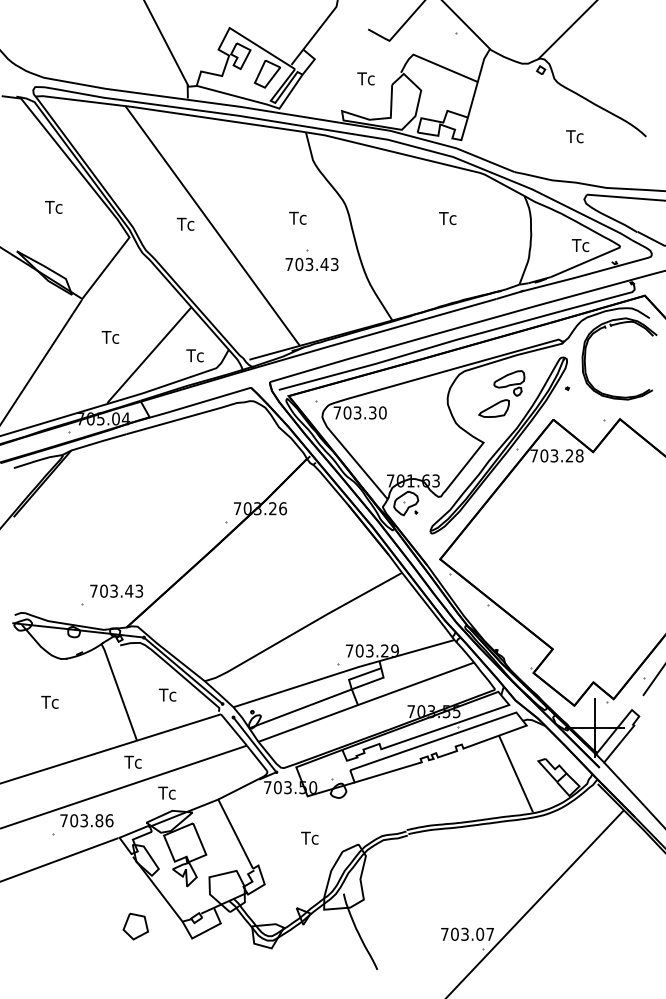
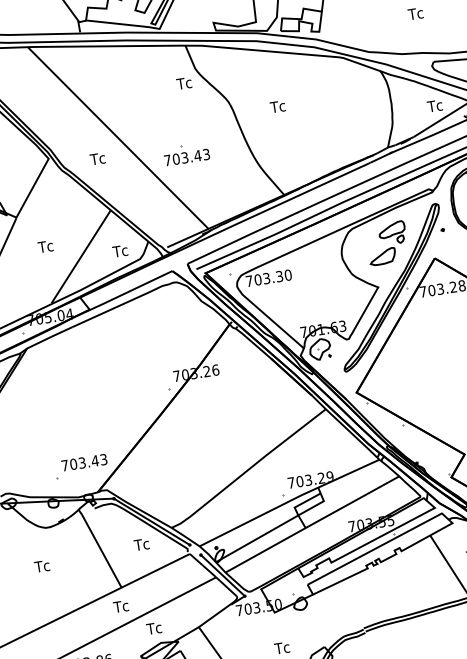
text: (297, 217) -> (183, 82), moved
text: (447, 218) -> (277, 106), moved
text: (185, 223) -> (97, 158), moved
part: (311, 260) -> (186, 154), moved

